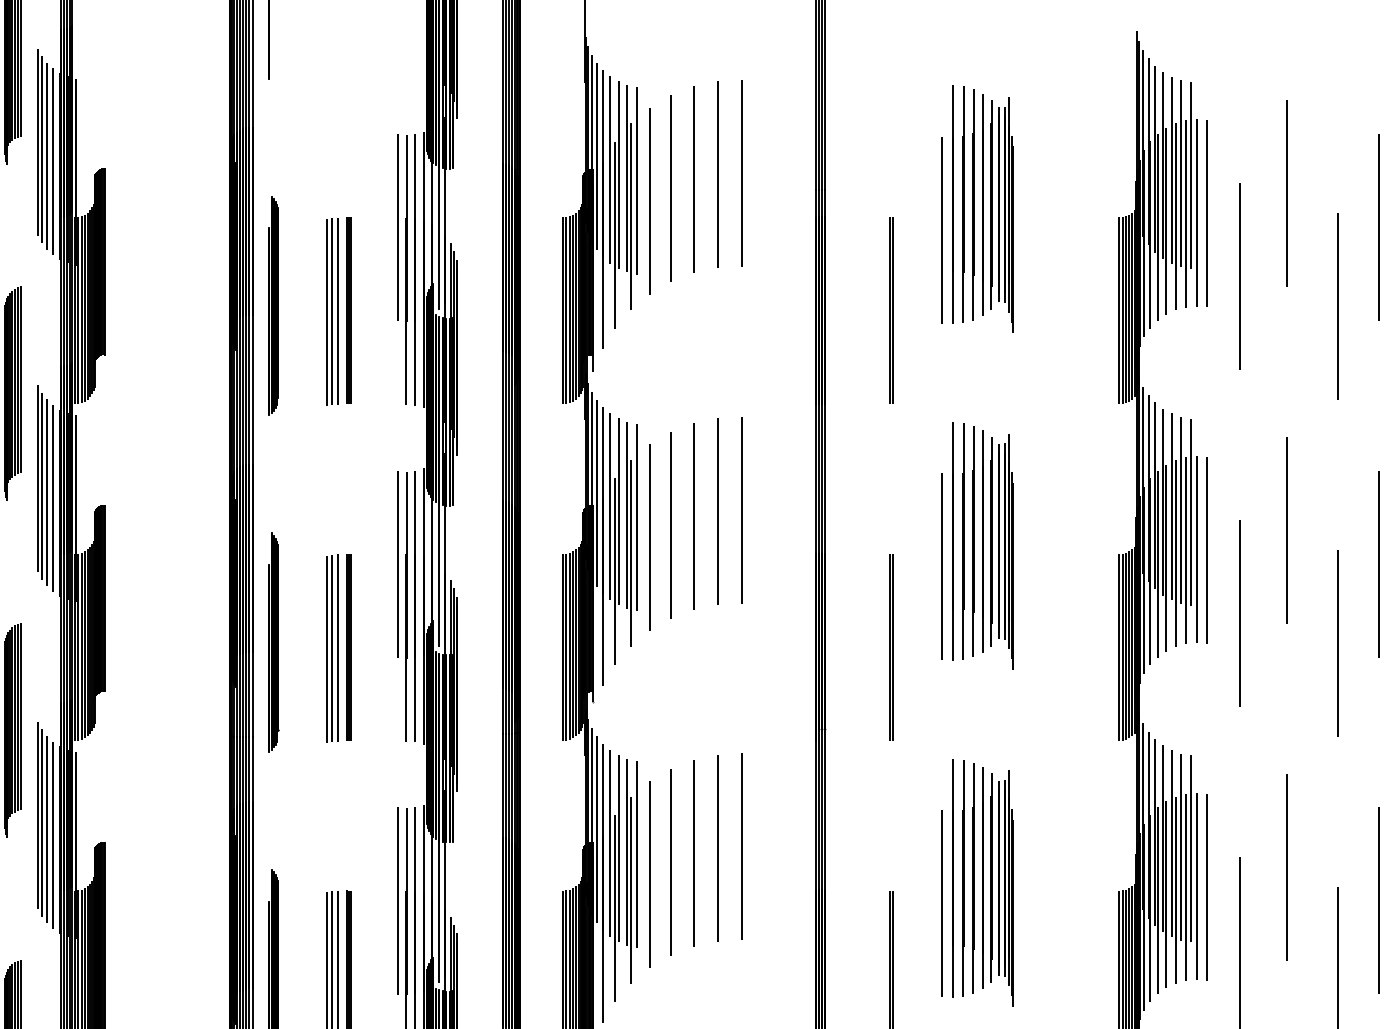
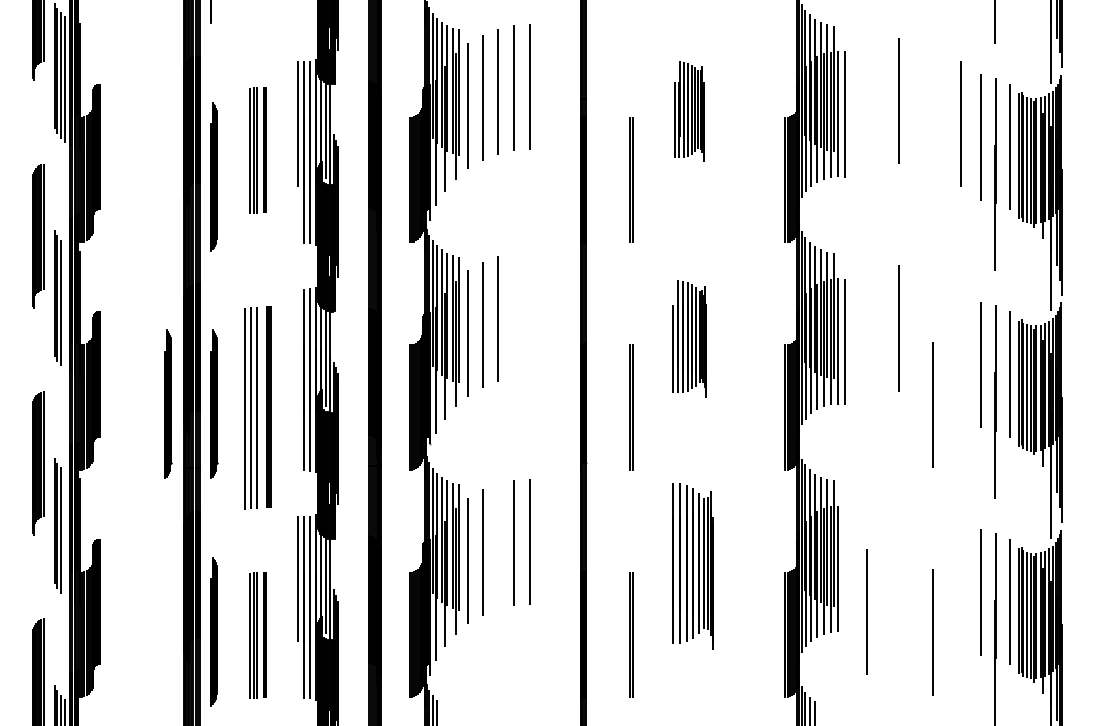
part: (977, 209) -> (689, 111), size x0.6
line: (1240, 275) -> (867, 156), removed
line: (1337, 306) -> (932, 177), removed
part: (337, 311) -> (257, 150), moved
line: (53, 497) -> (65, 306), removed
line: (742, 509) -> (530, 314), removed
line: (716, 511) -> (513, 315), removed
part: (977, 545) -> (689, 338), size x0.7
line: (397, 564) -> (297, 351), removed
line: (1378, 564) -> (960, 351), removed
line: (1239, 613) -> (866, 384), removed
part: (206, 641) -> (168, 403), added
part: (337, 647) -> (257, 407), size x1.6
line: (53, 835) -> (65, 534), removed
line: (693, 853) -> (497, 546), removed
line: (1286, 866) -> (898, 555), removed
line: (1206, 887) -> (844, 569), removed
line: (1378, 900) -> (960, 578), removed
line: (941, 903) -> (665, 580), removed

